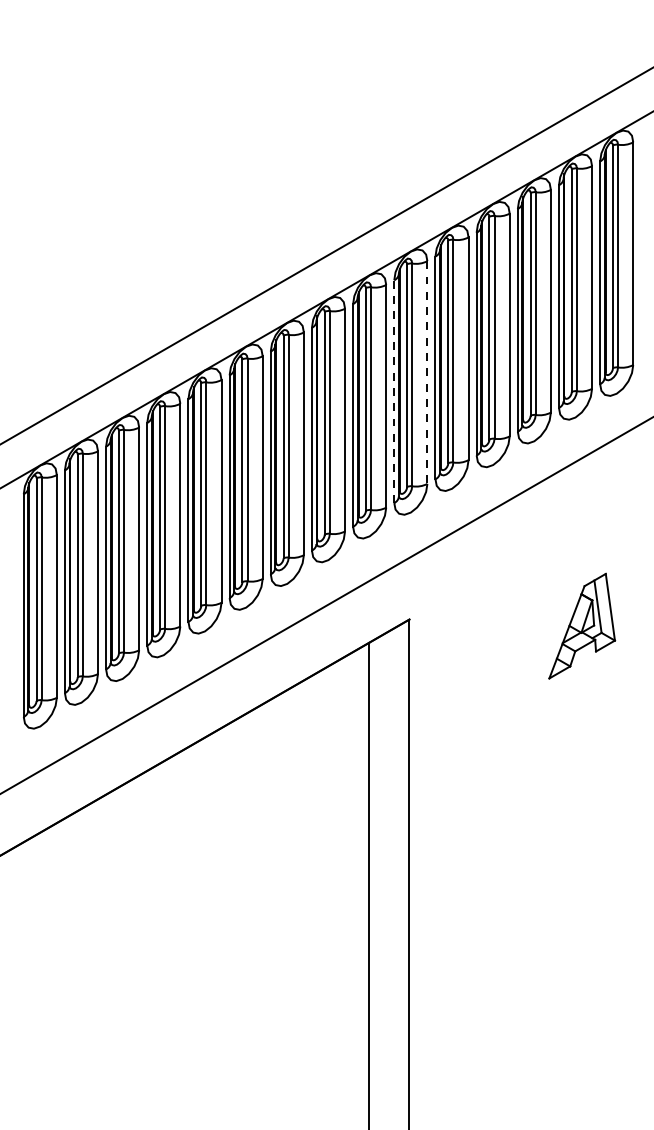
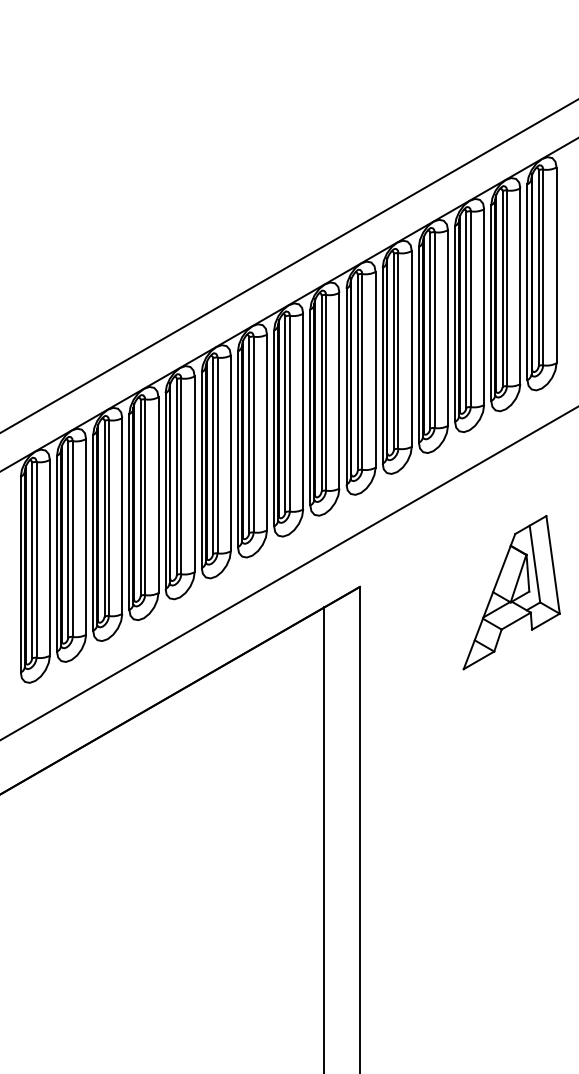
line: (427, 372) -> (375, 369), dashed -> solid
line: (394, 391) -> (346, 386), dashed -> solid
part: (581, 625) -> (511, 592), size x1.67

